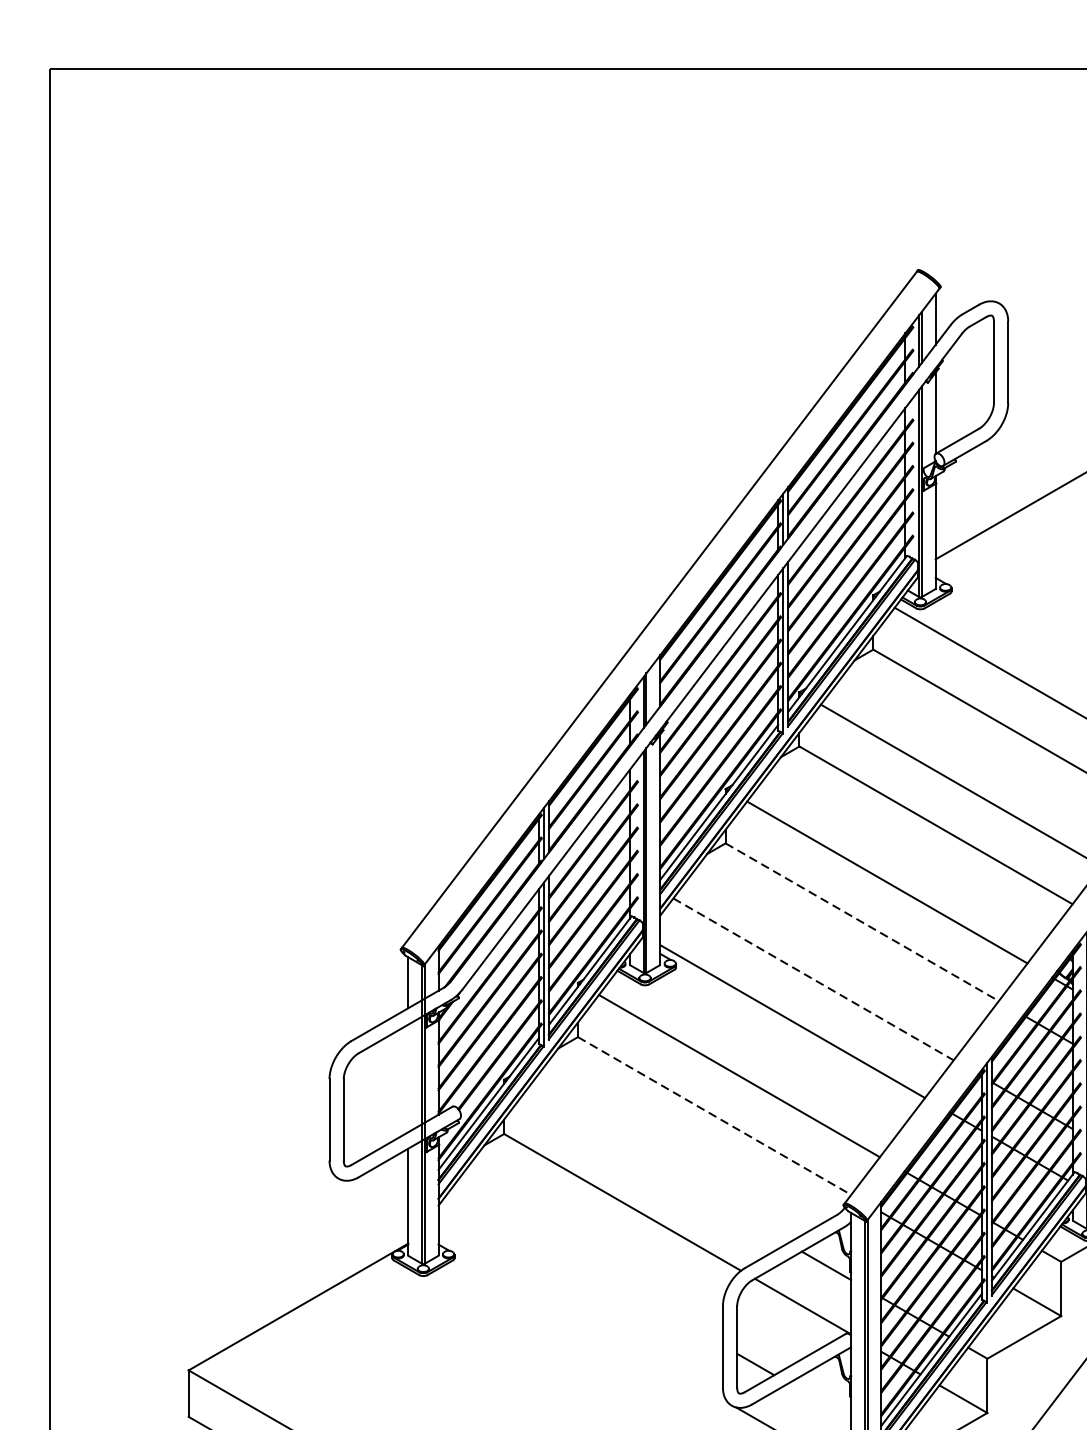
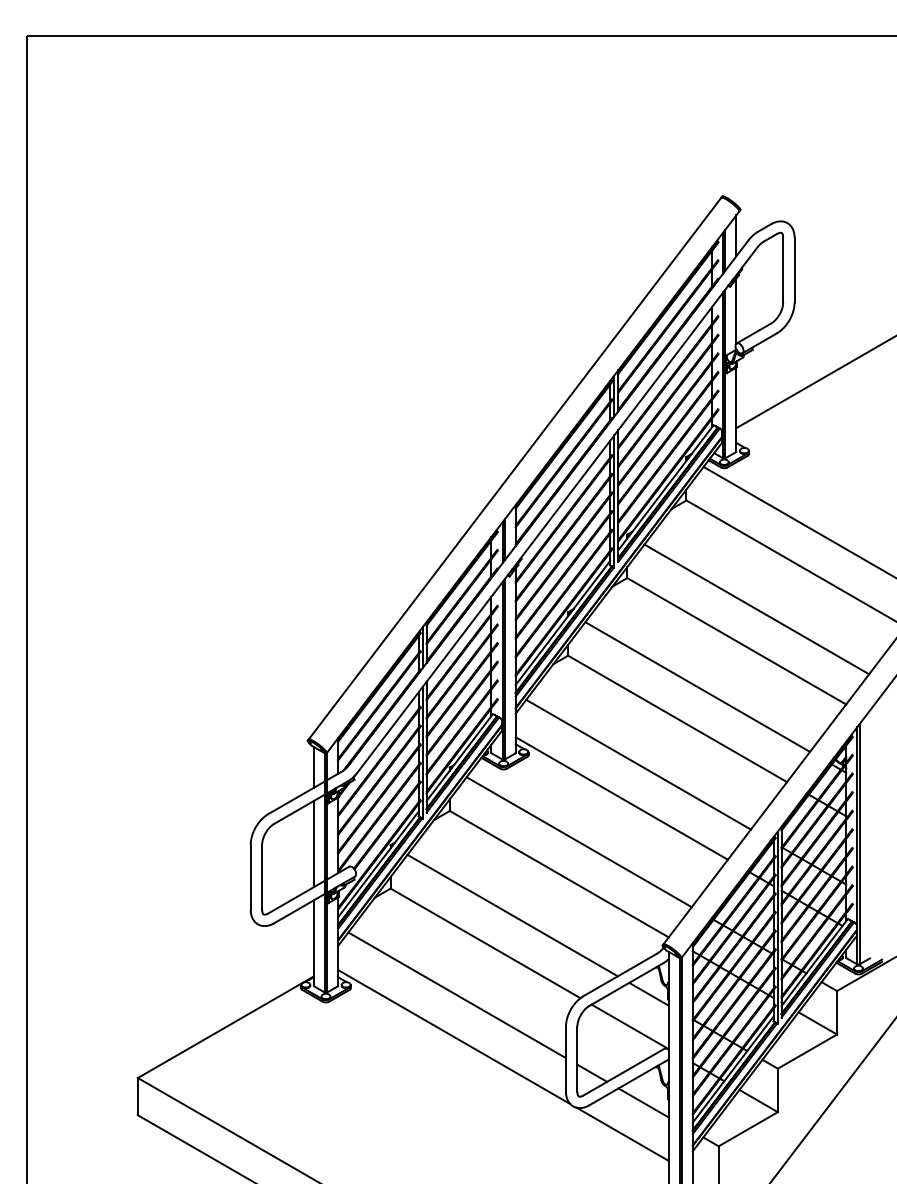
line: (863, 922) -> (678, 719), dashed -> solid
line: (813, 979) -> (638, 764), dashed -> solid
line: (407, 1078) -> (313, 844), added
line: (714, 1116) -> (559, 874), dashed -> solid
line: (656, 1167) -> (512, 915), added
line: (586, 1267) -> (456, 995), added
line: (583, 1319) -> (454, 1037), added
line: (819, 1400) -> (643, 1102), added

